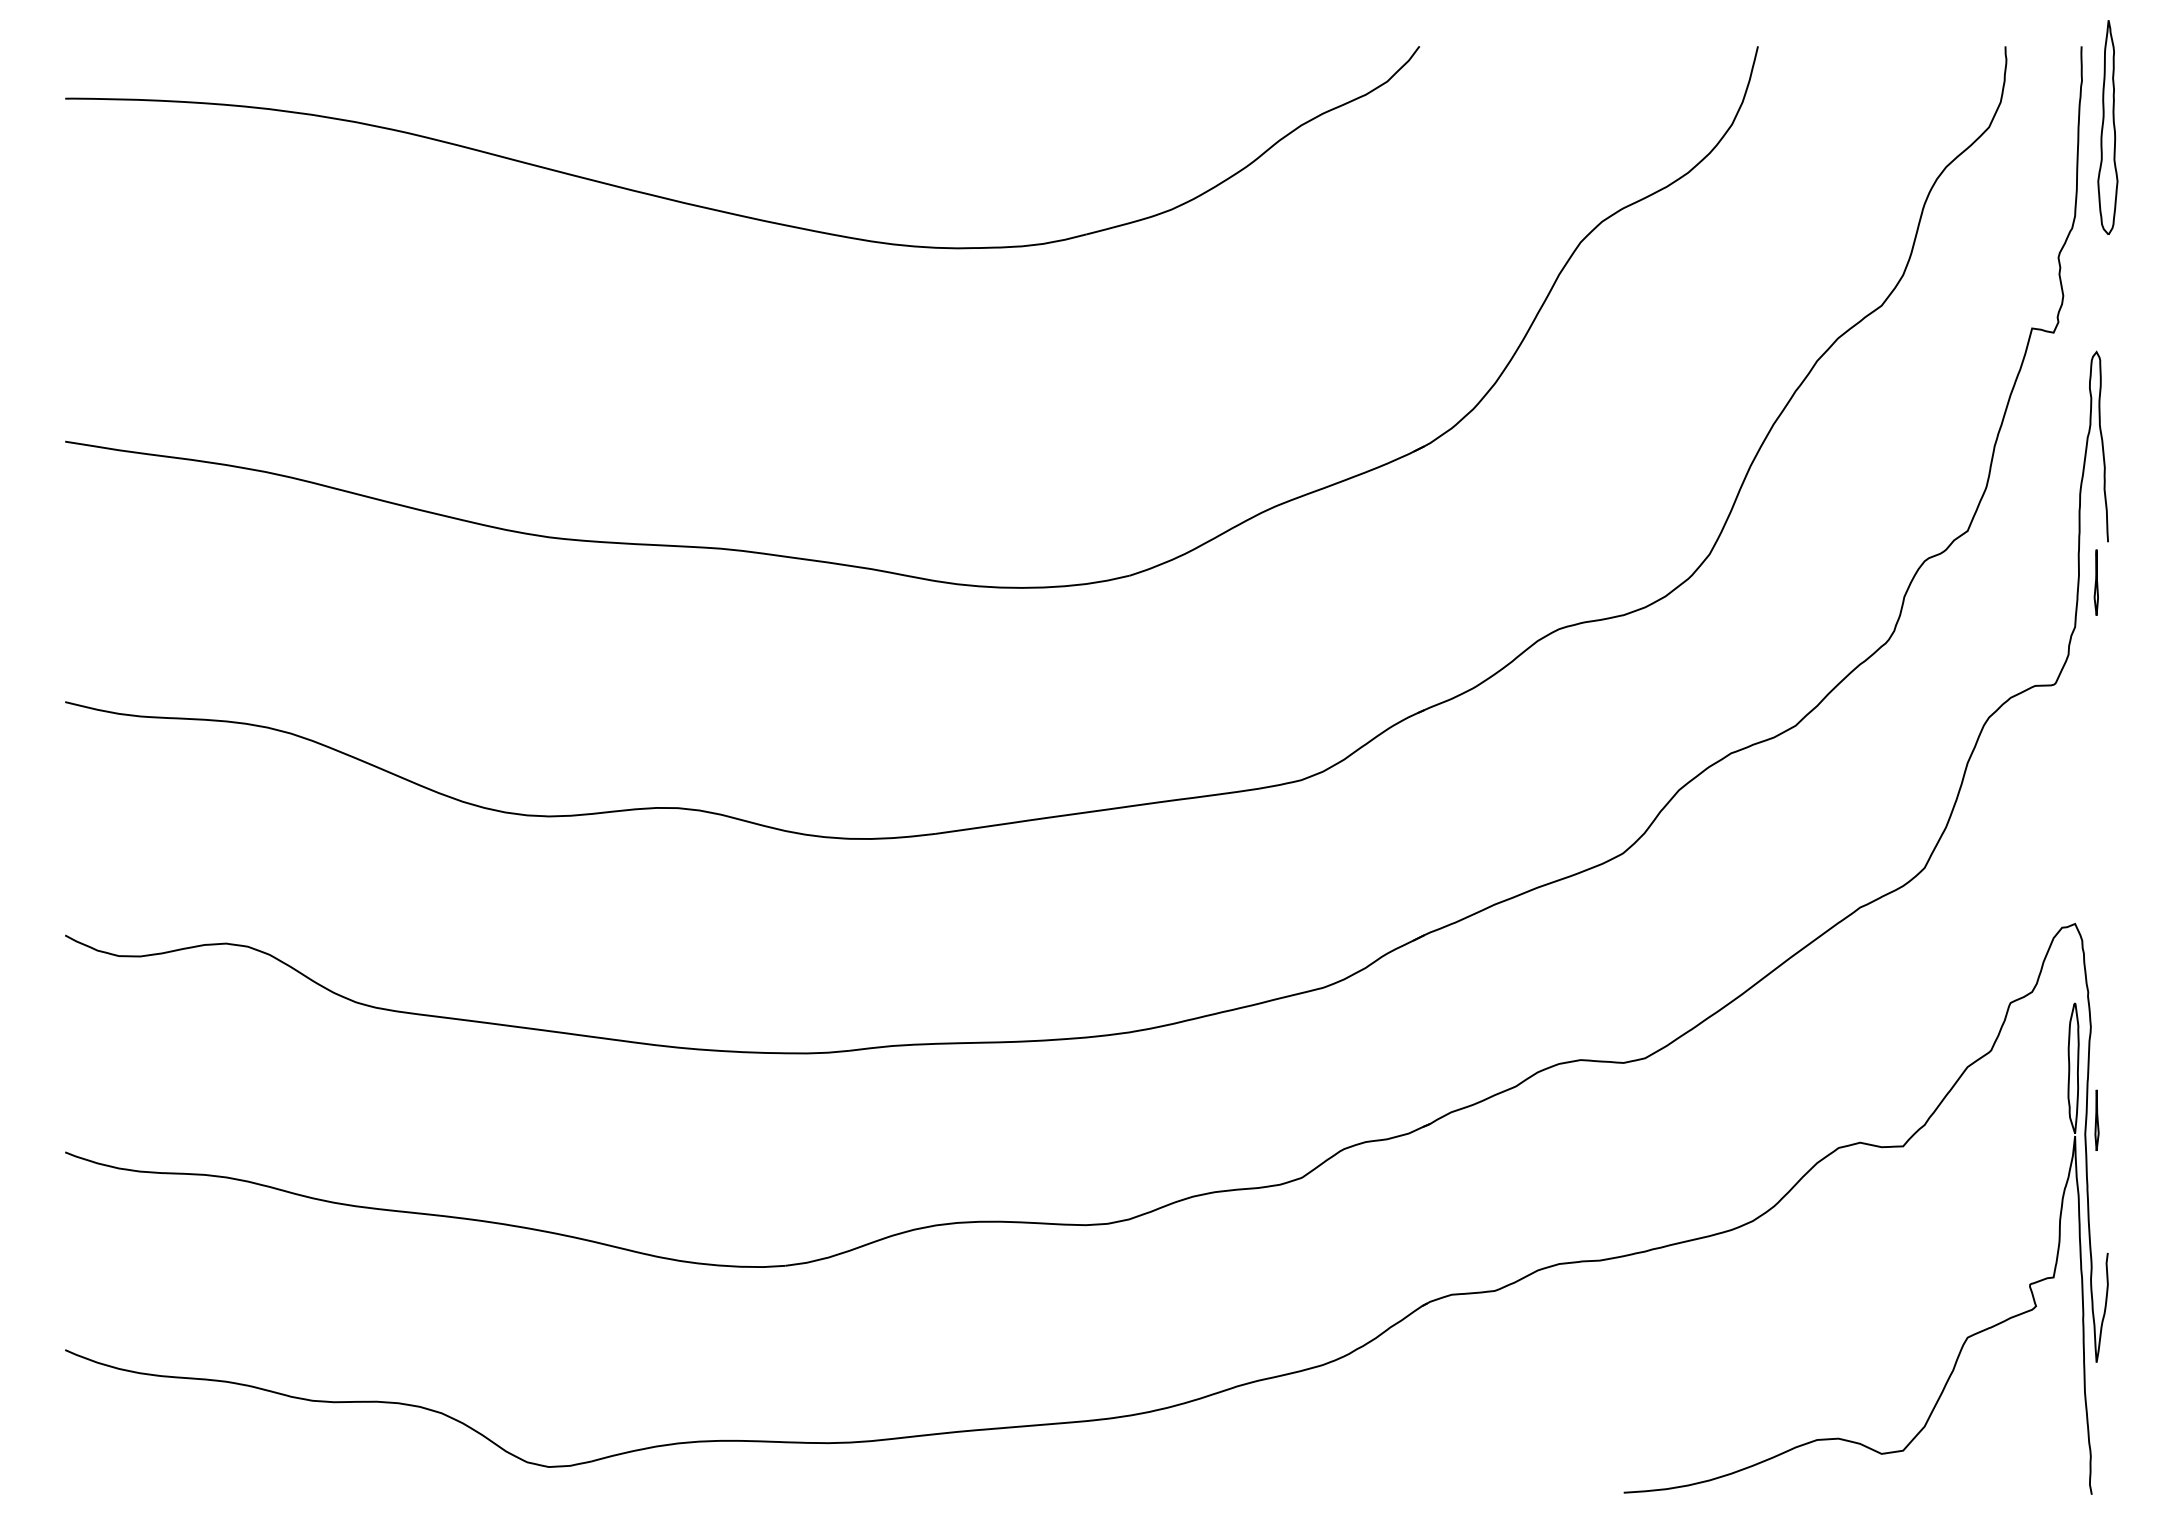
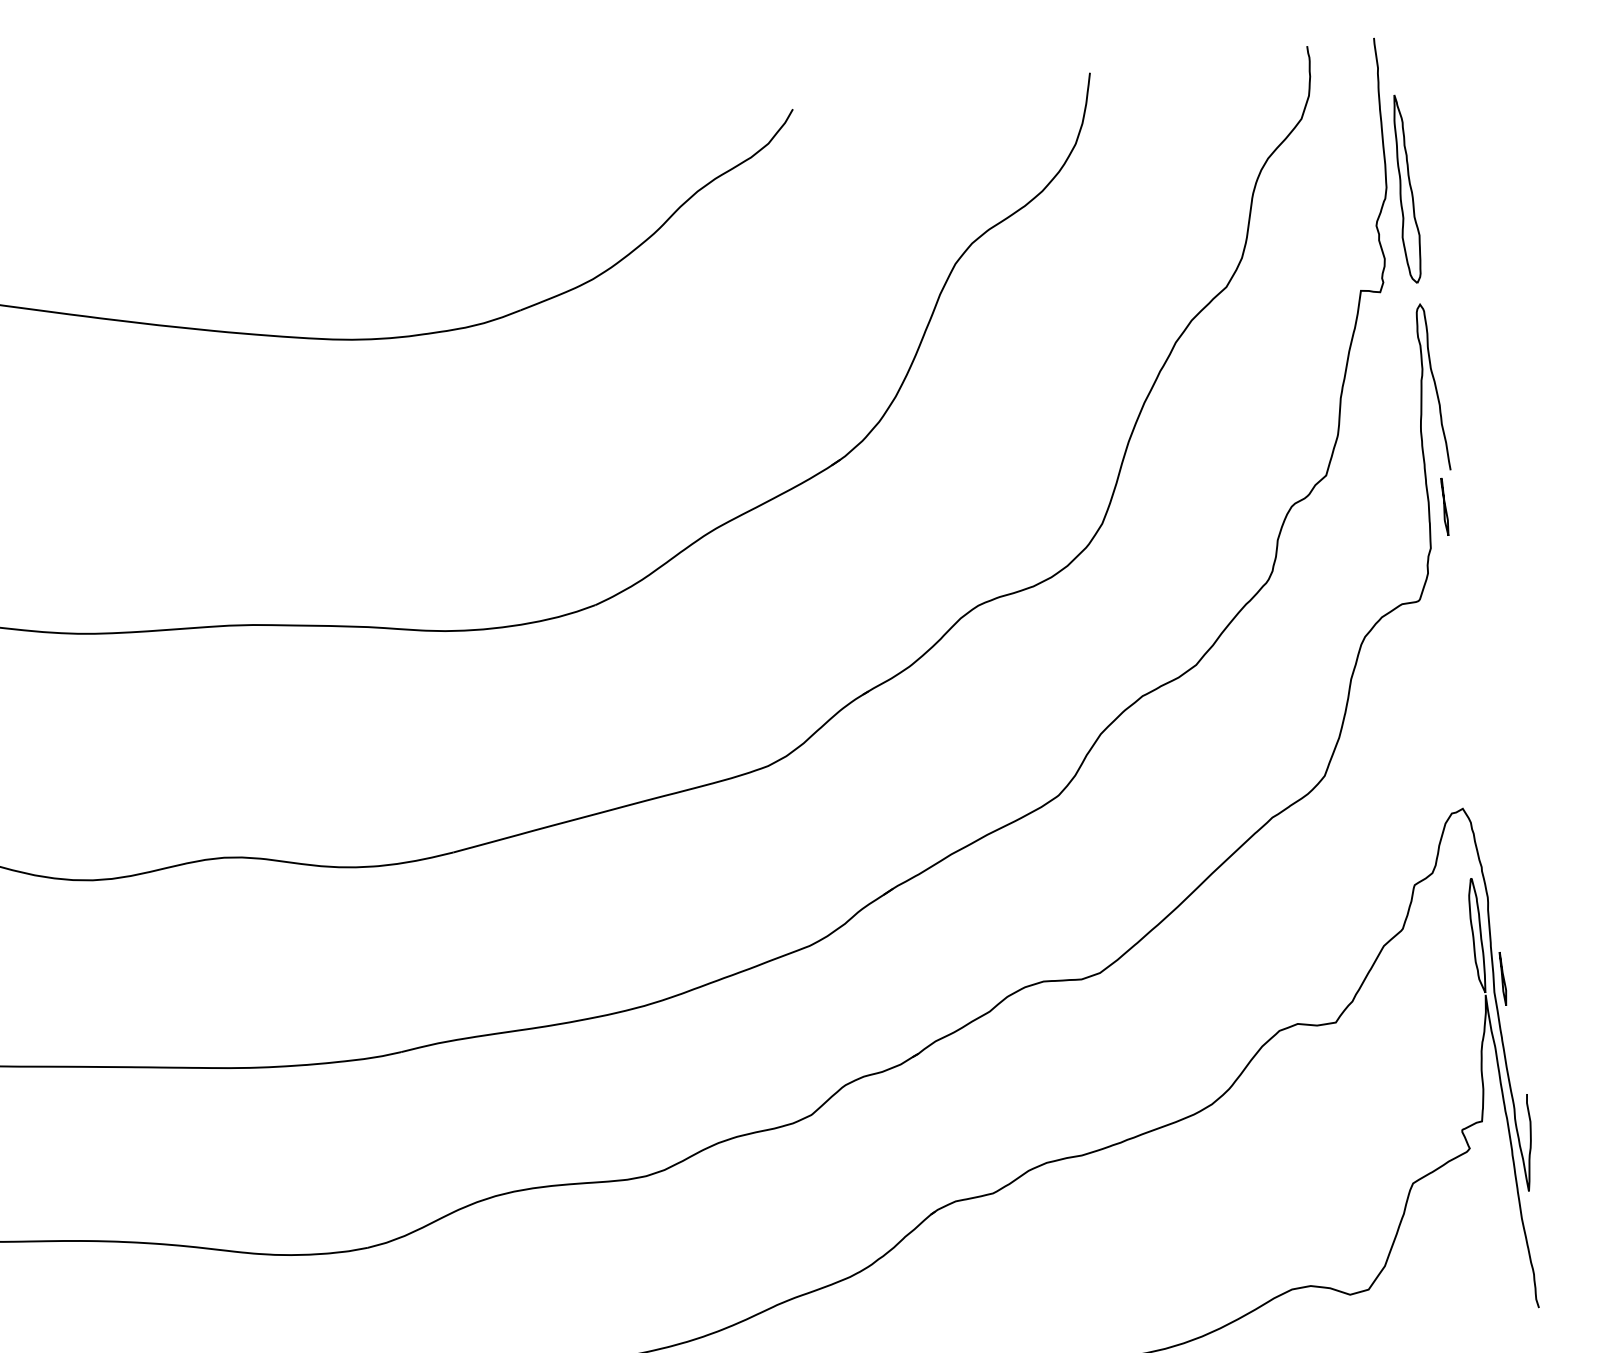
part: (2107, 127) -> (1404, 189), moved

